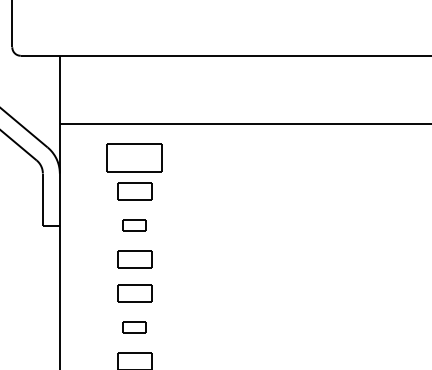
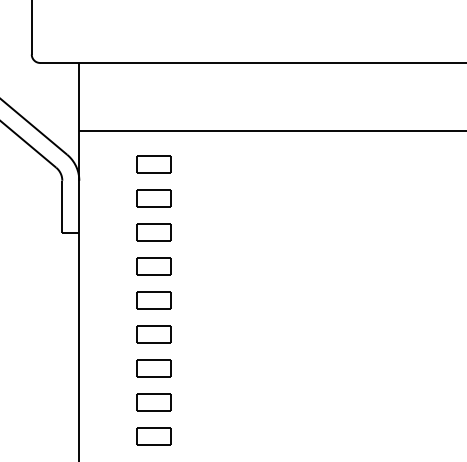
part: (134, 157) -> (153, 164), size x0.62
part: (134, 225) -> (153, 232), size x1.43
part: (134, 327) -> (153, 334), size x1.43

